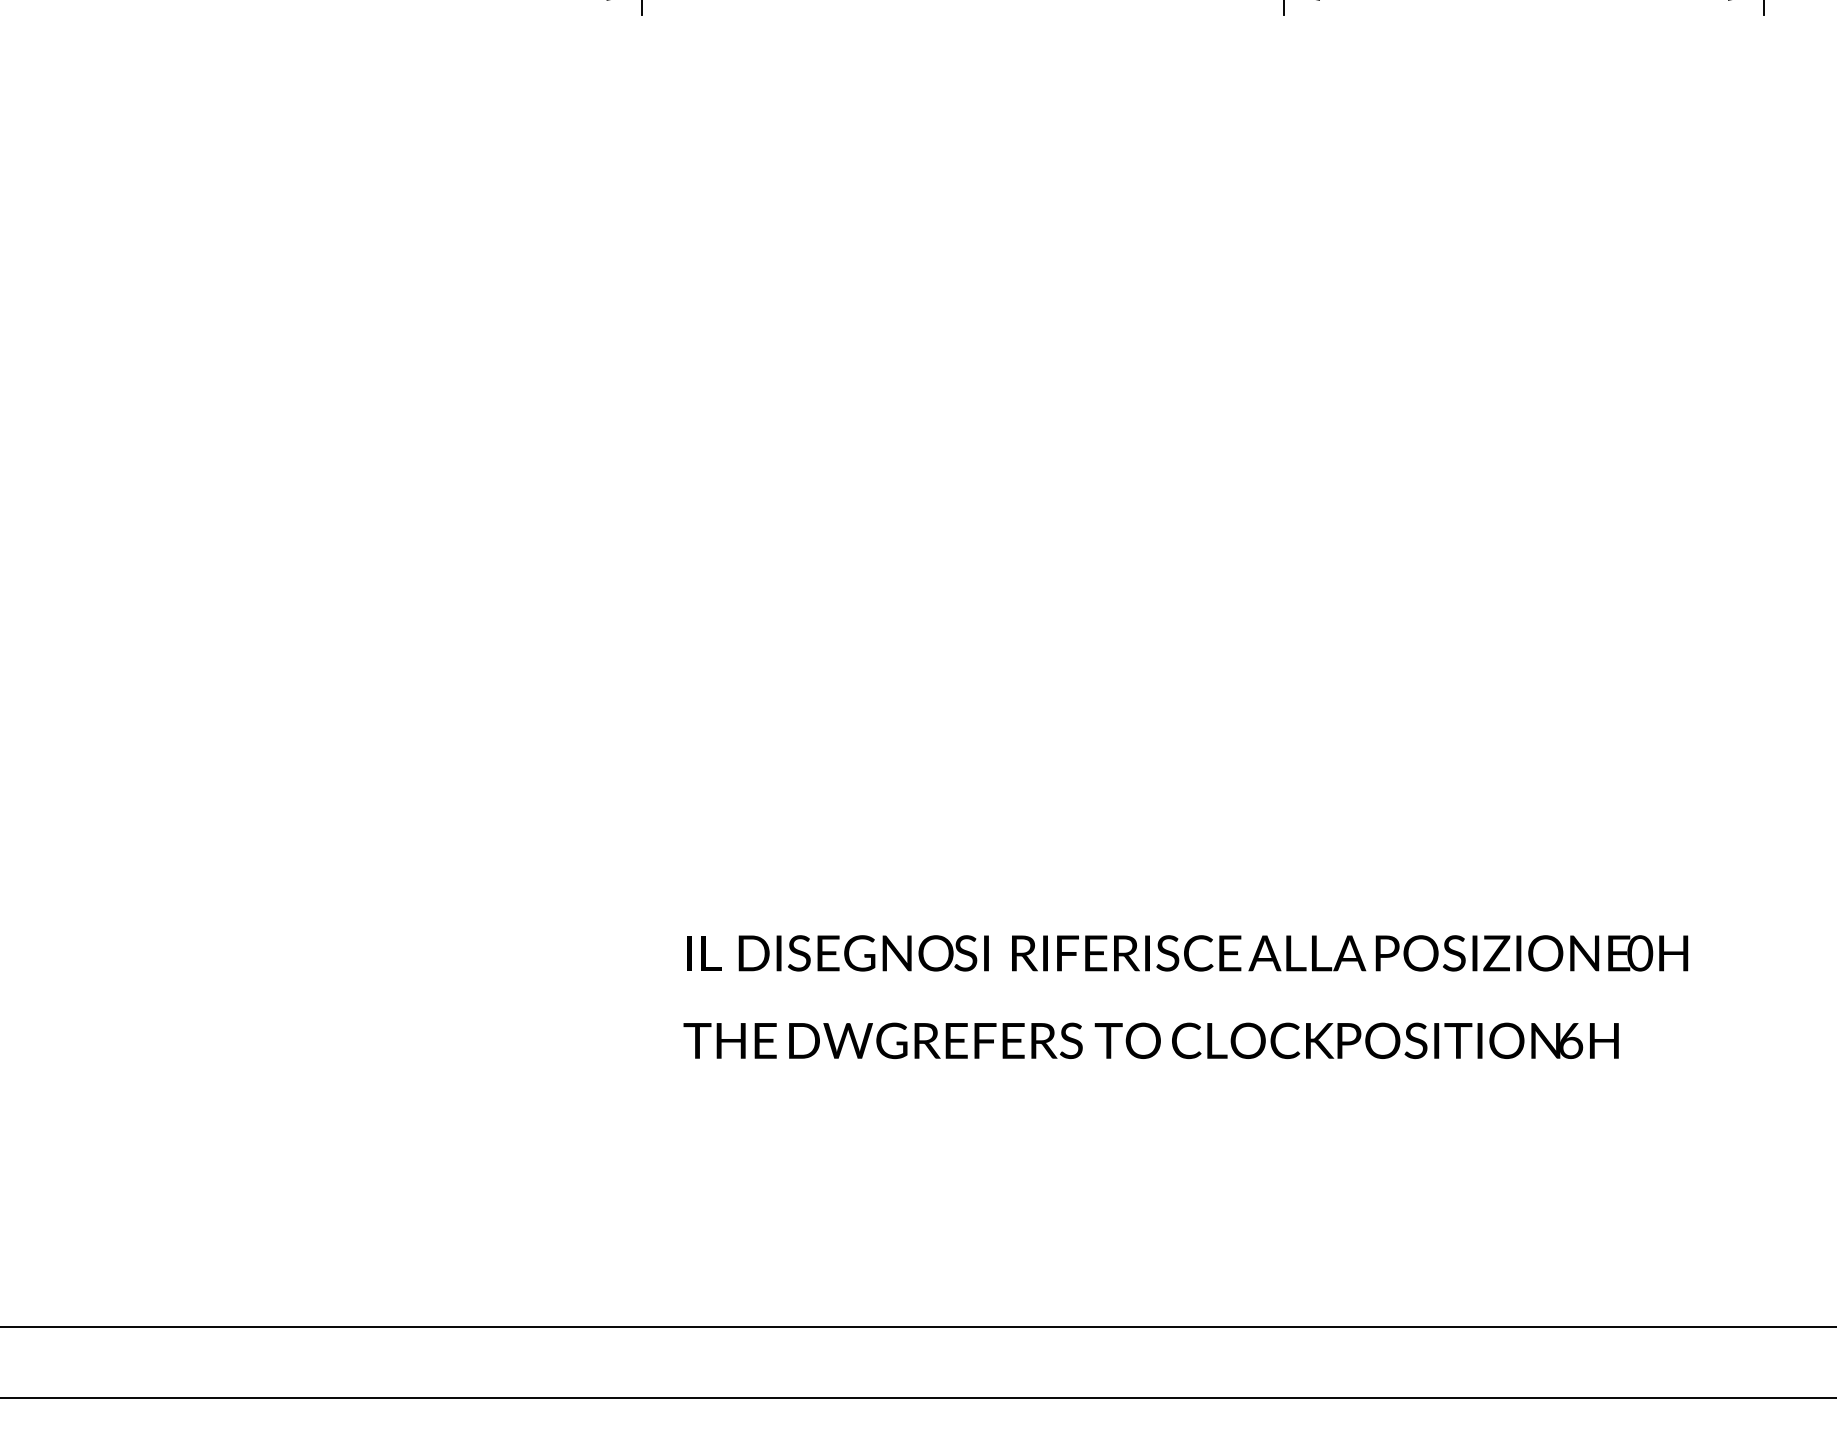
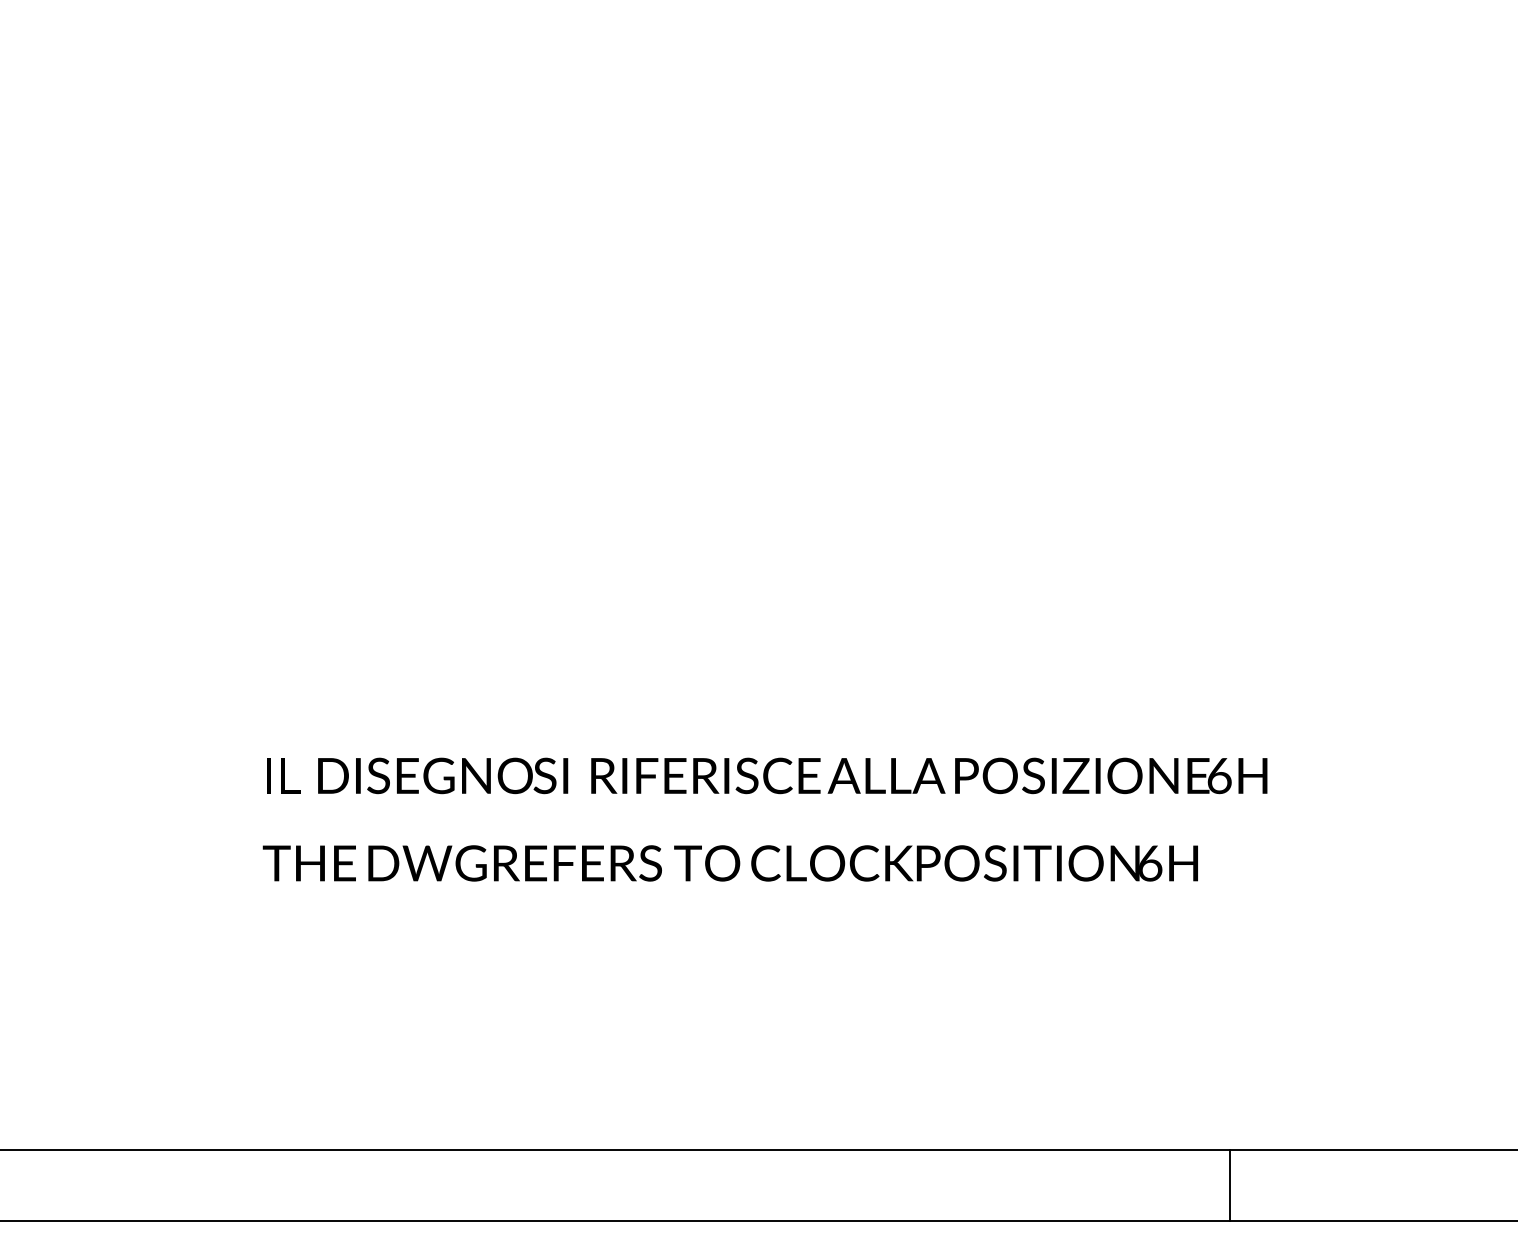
text: (1640, 953) -> (1219, 776), 0H -> 6H
line: (1651, 1362) -> (1230, 1185), added

